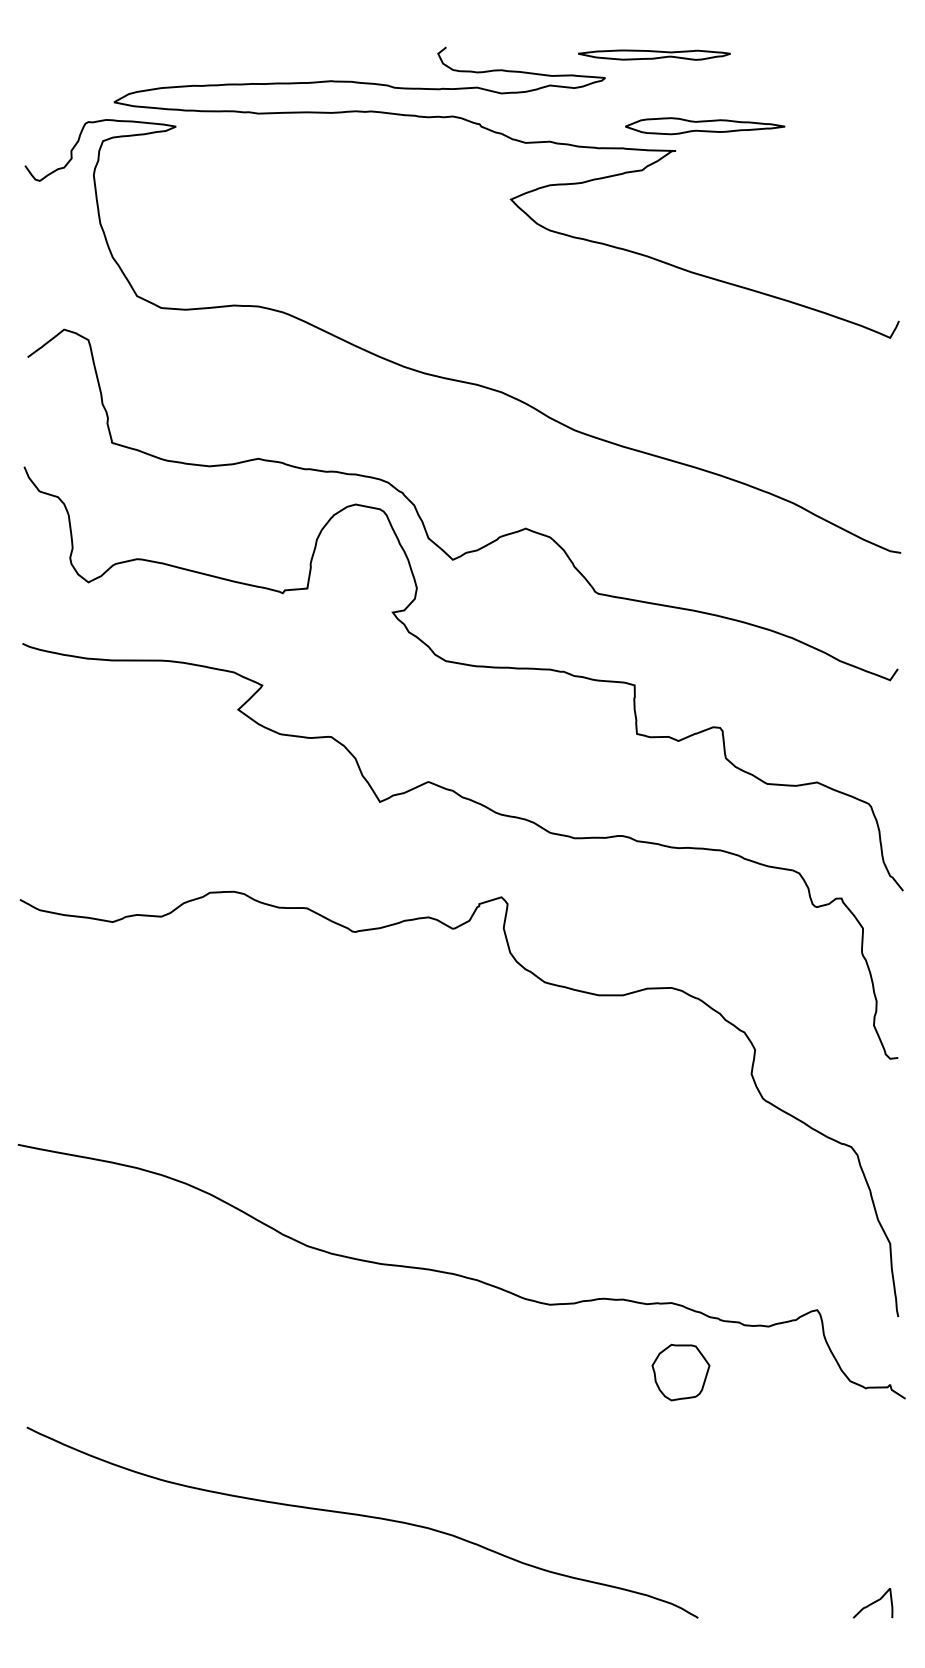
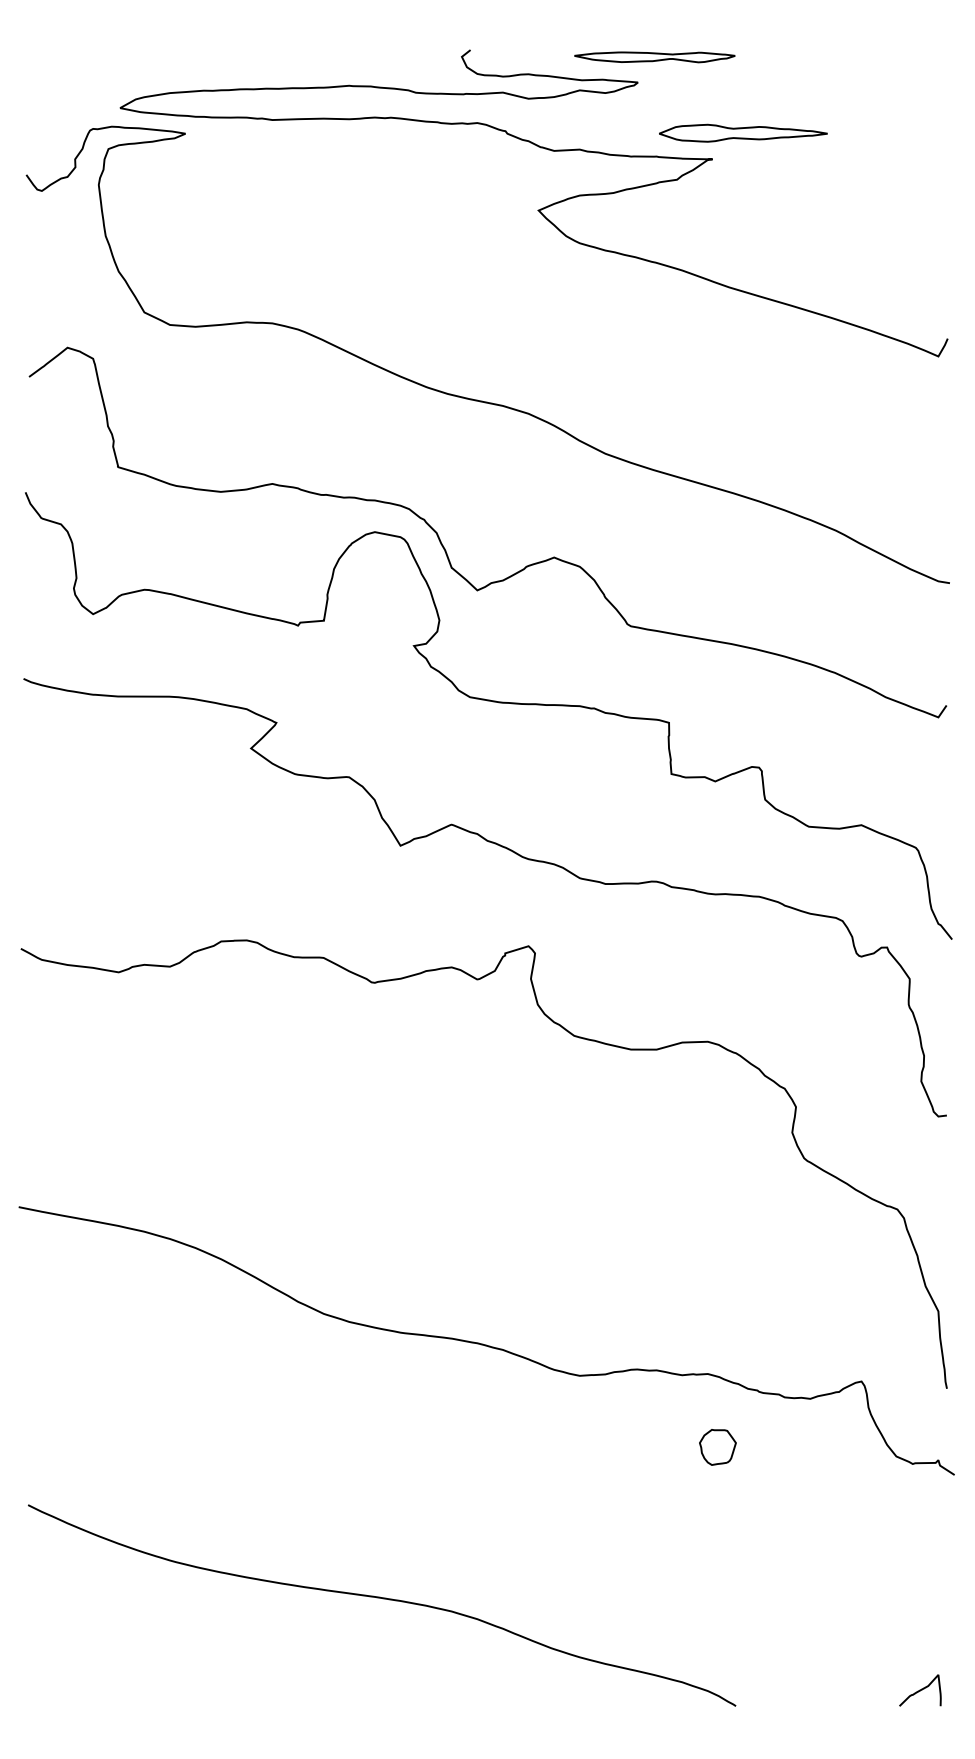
part: (654, 55) -> (654, 57), moved
part: (680, 1372) -> (717, 1447), size x0.6

